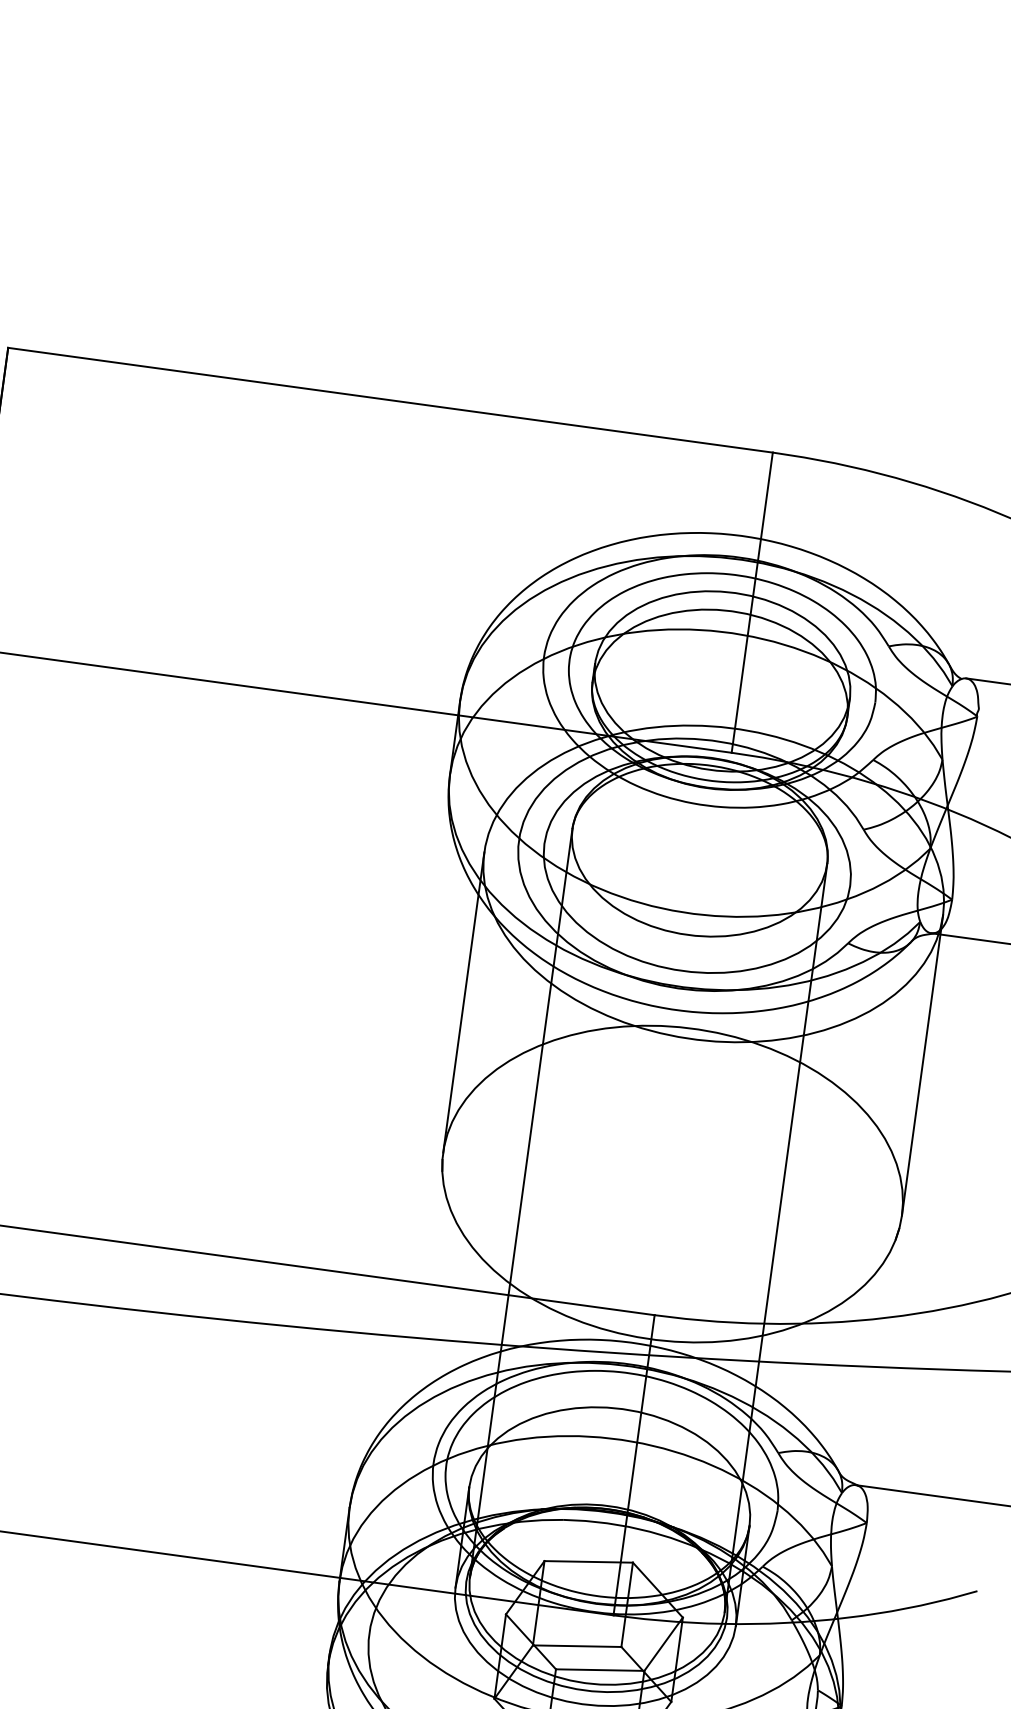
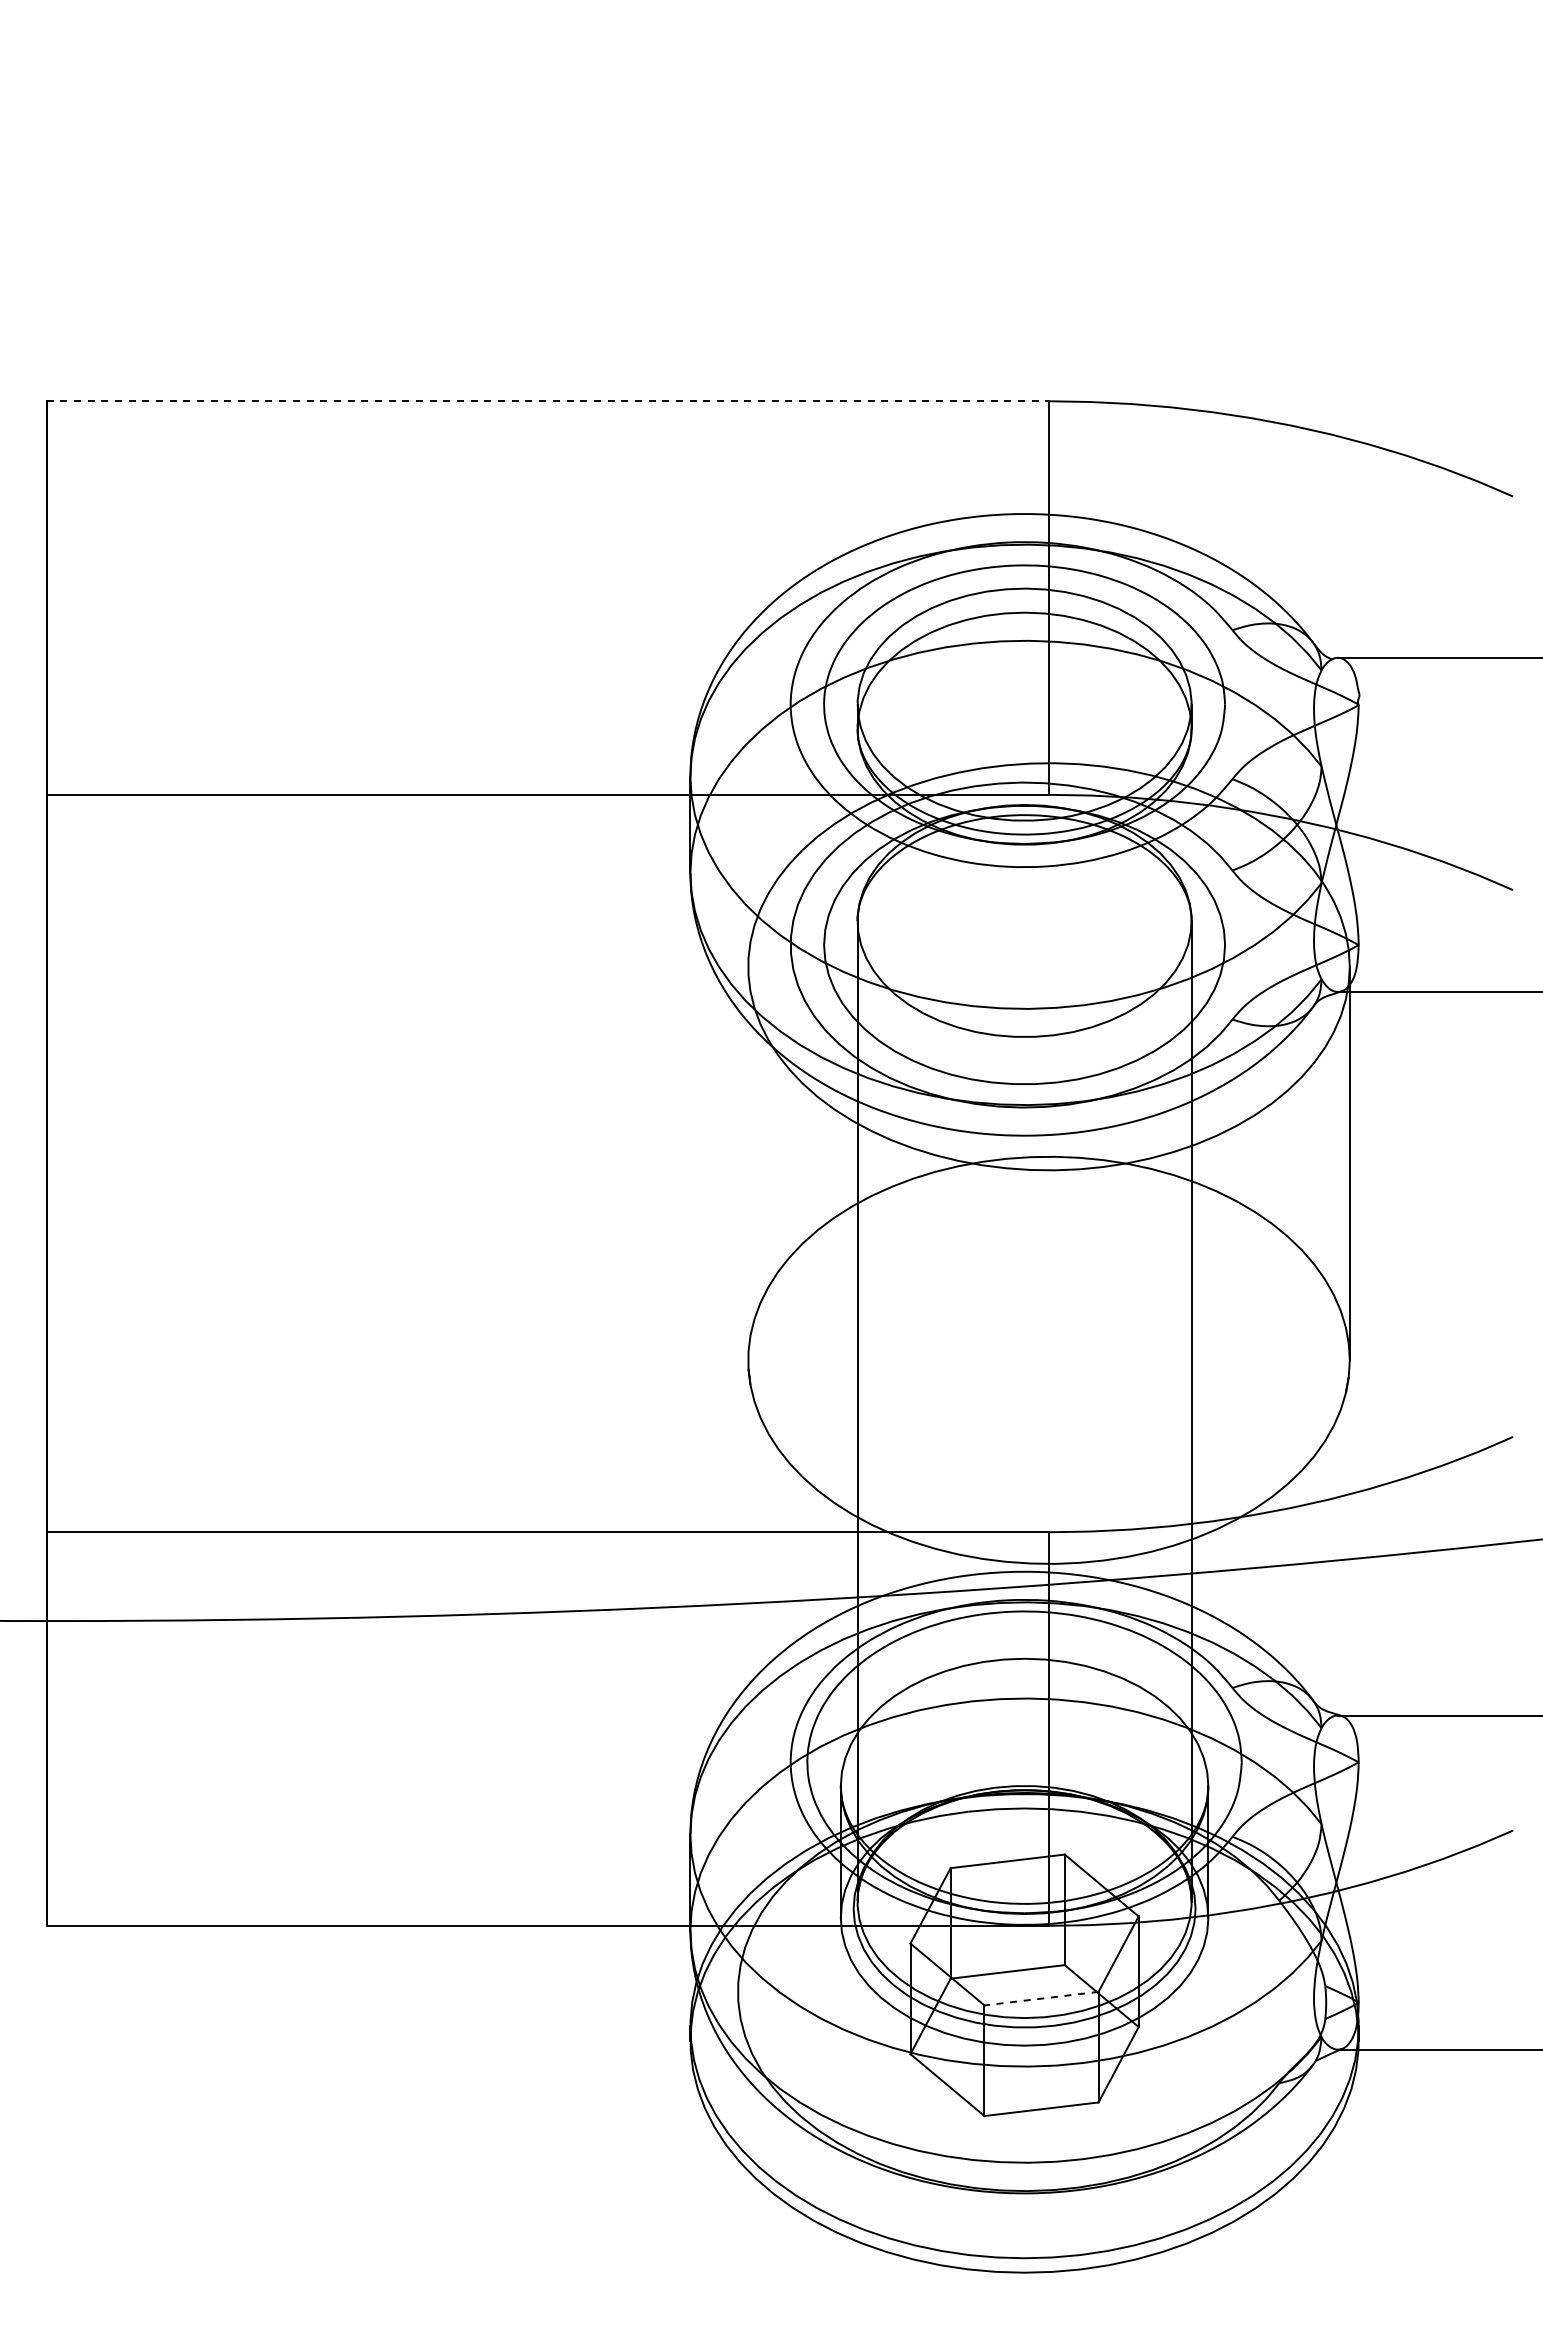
line: (391, 400) -> (548, 401), solid -> dashed
line: (463, 1002) -> (748, 1163), removed
line: (600, 1669) -> (1041, 1998), solid -> dashed

